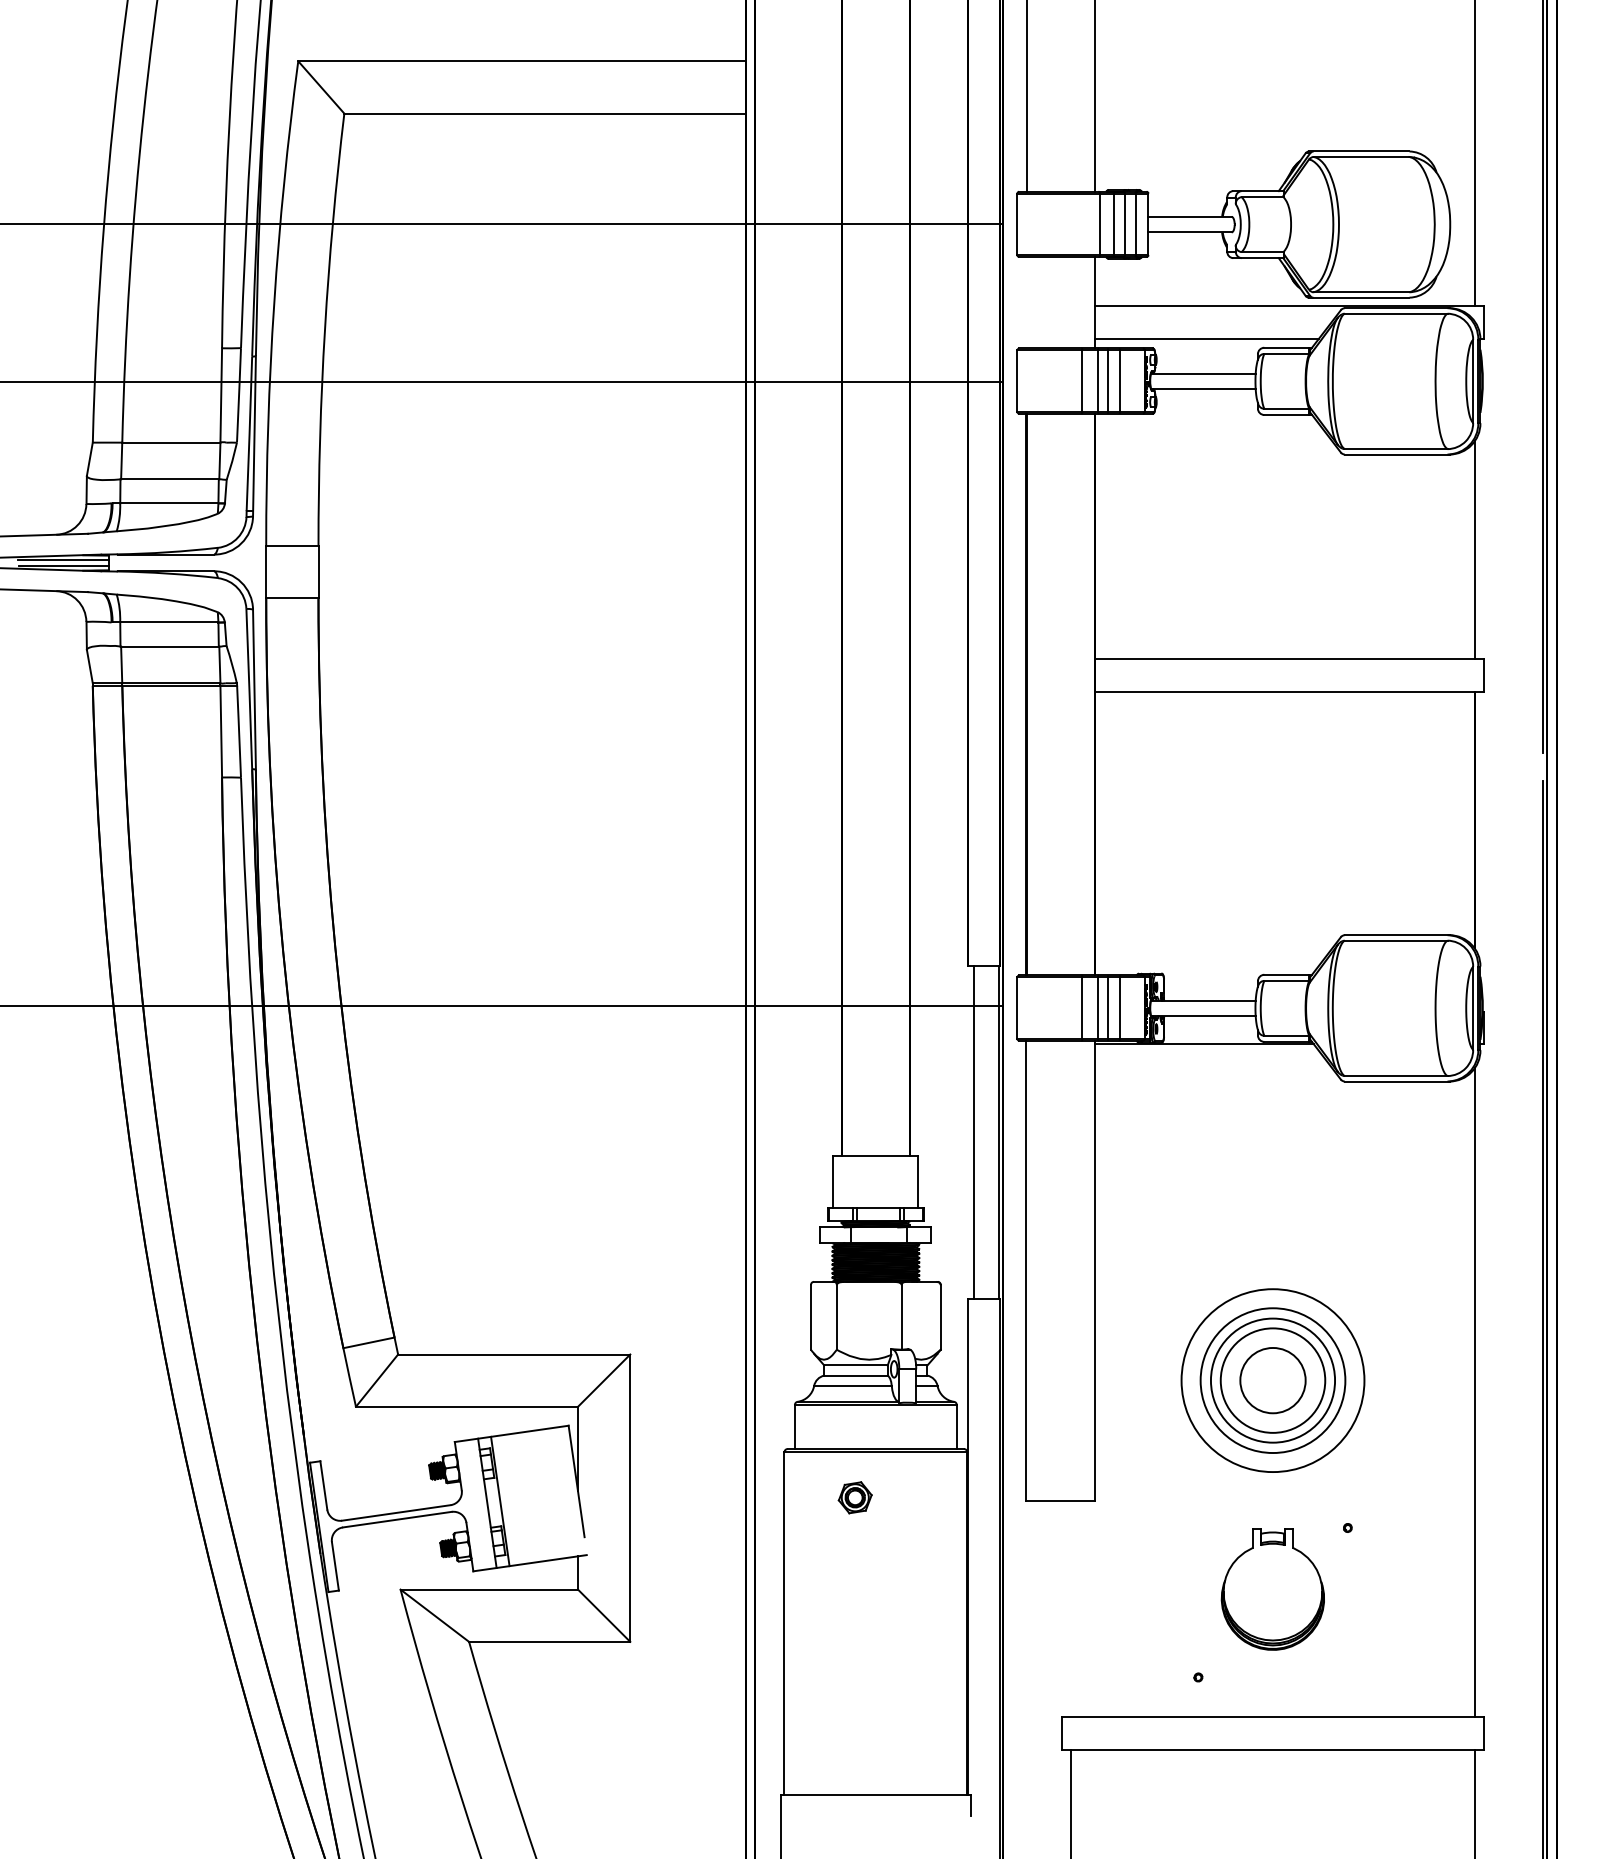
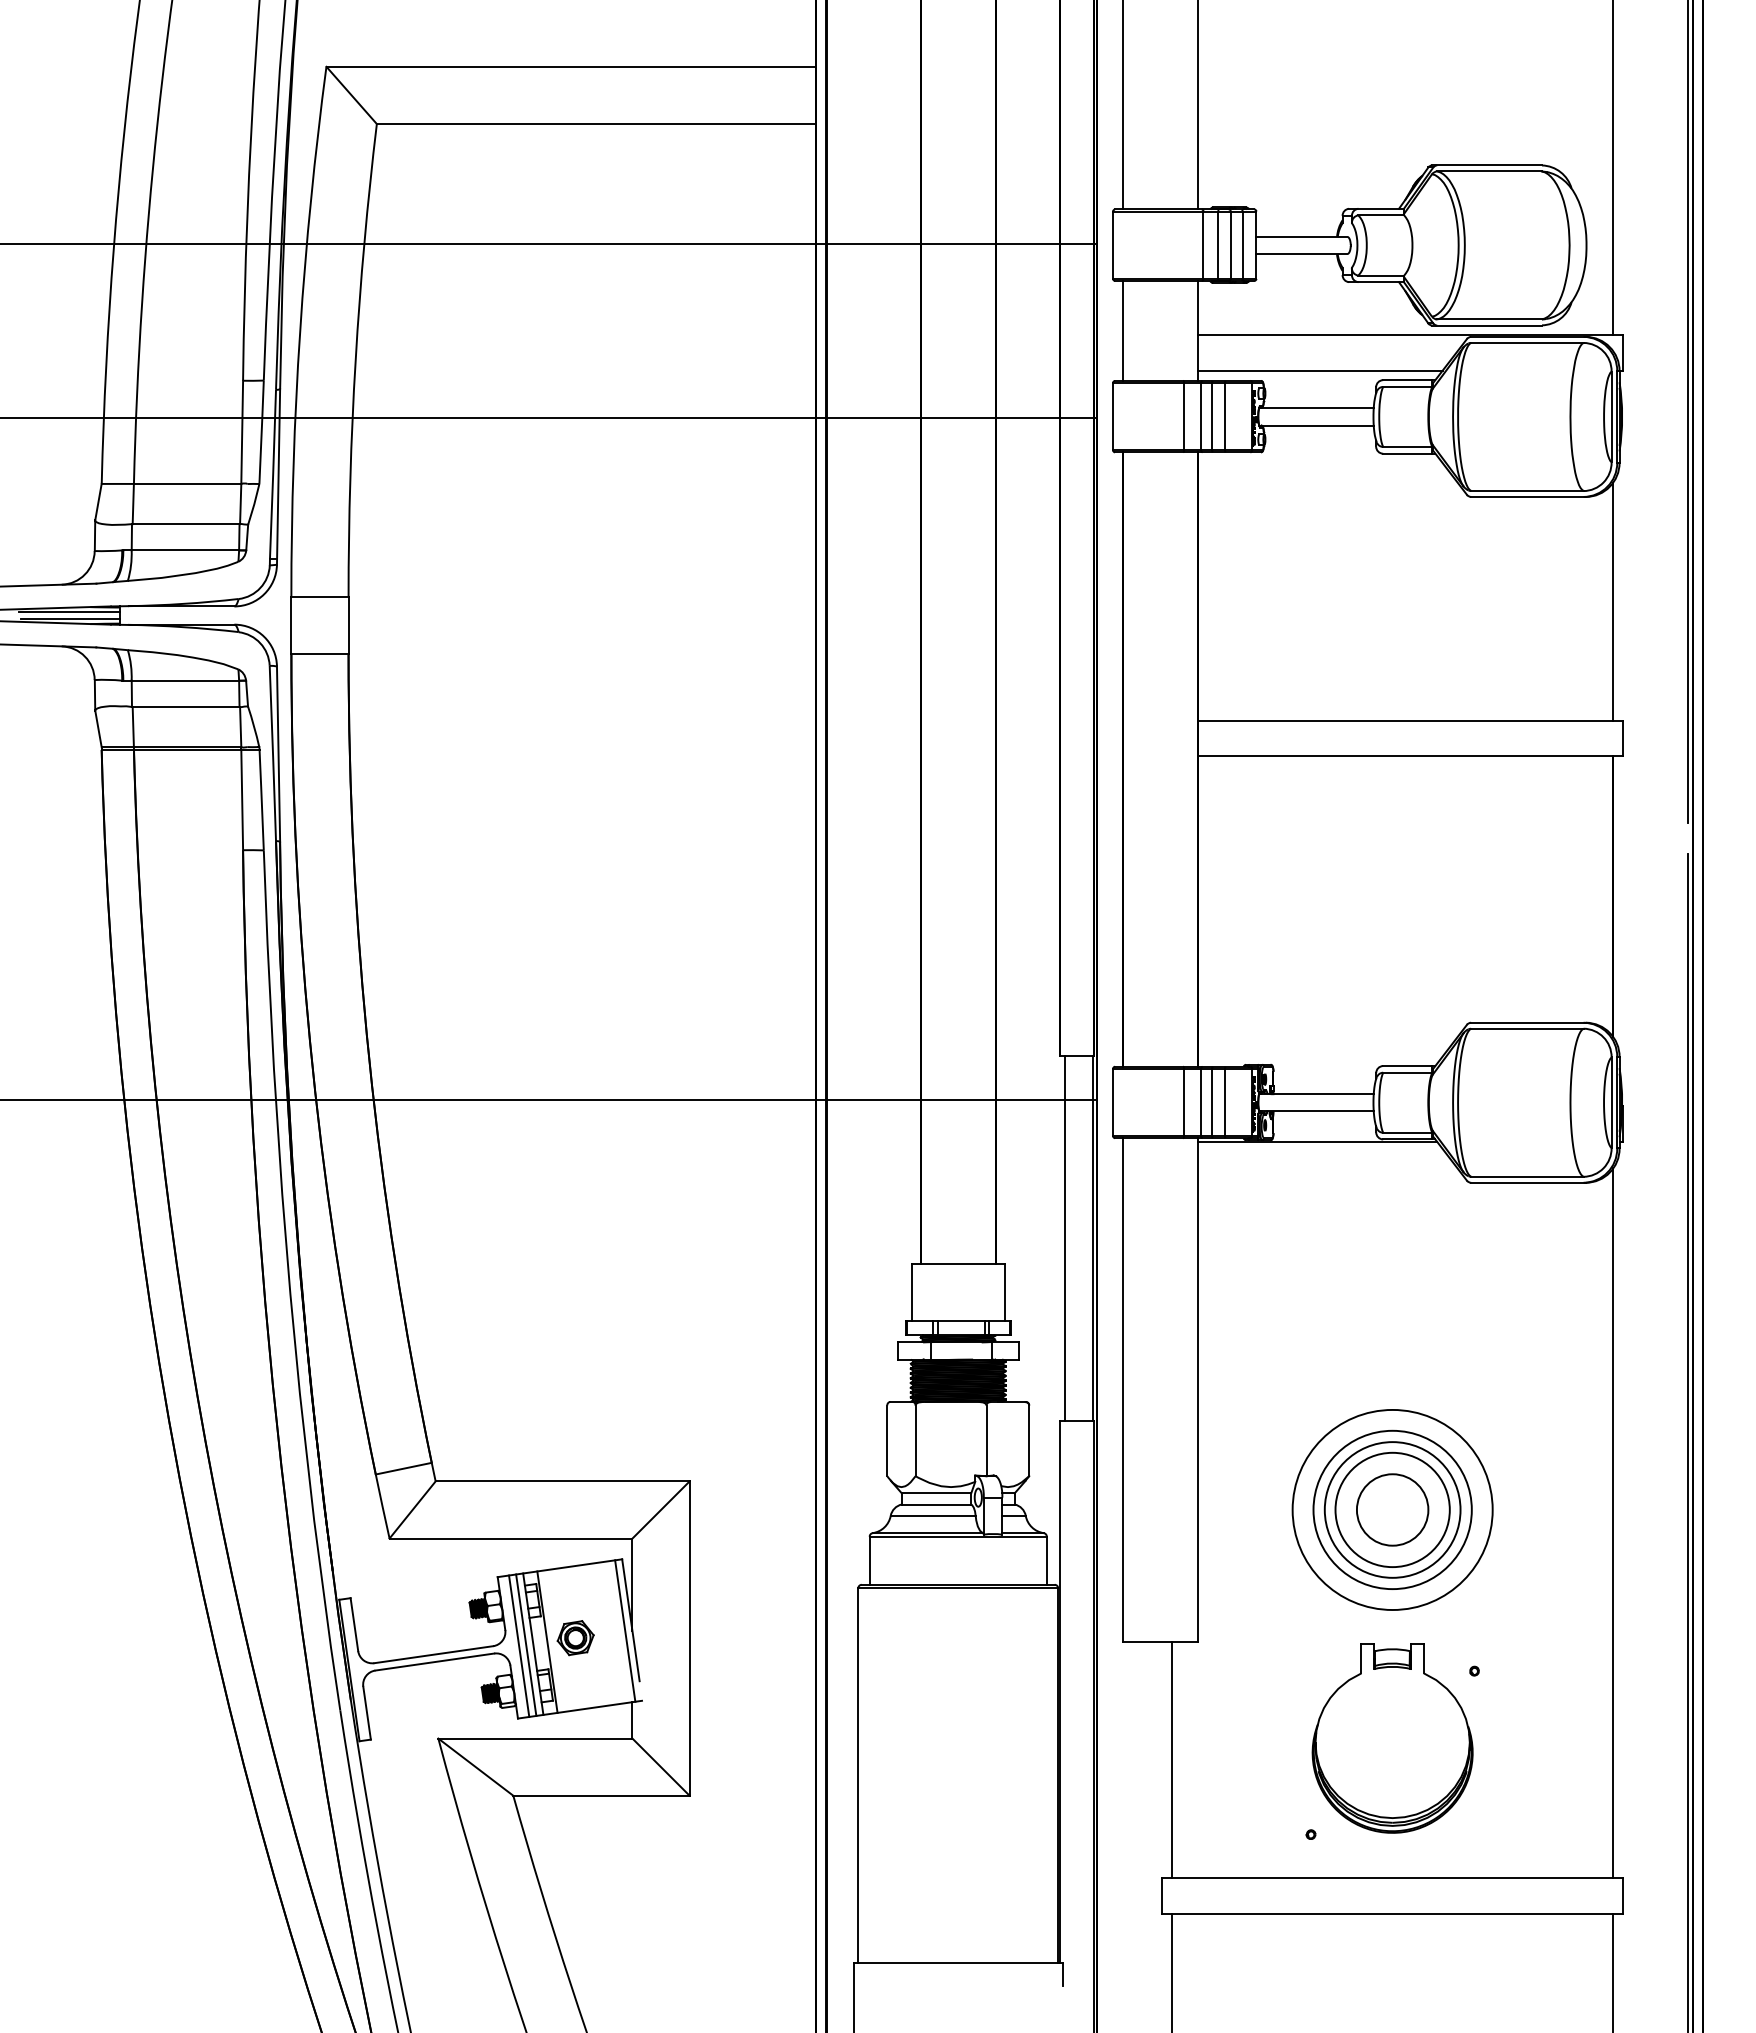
line: (1026, 302) -> (1123, 330), added
line: (571, 1490) -> (625, 1630), added
part: (855, 1498) -> (575, 1638), moved
line: (481, 1503) -> (526, 1644), added
line: (474, 1504) -> (519, 1645), added
part: (1272, 1589) -> (1392, 1738), size x1.43
line: (1071, 1608) -> (1172, 1759), added

